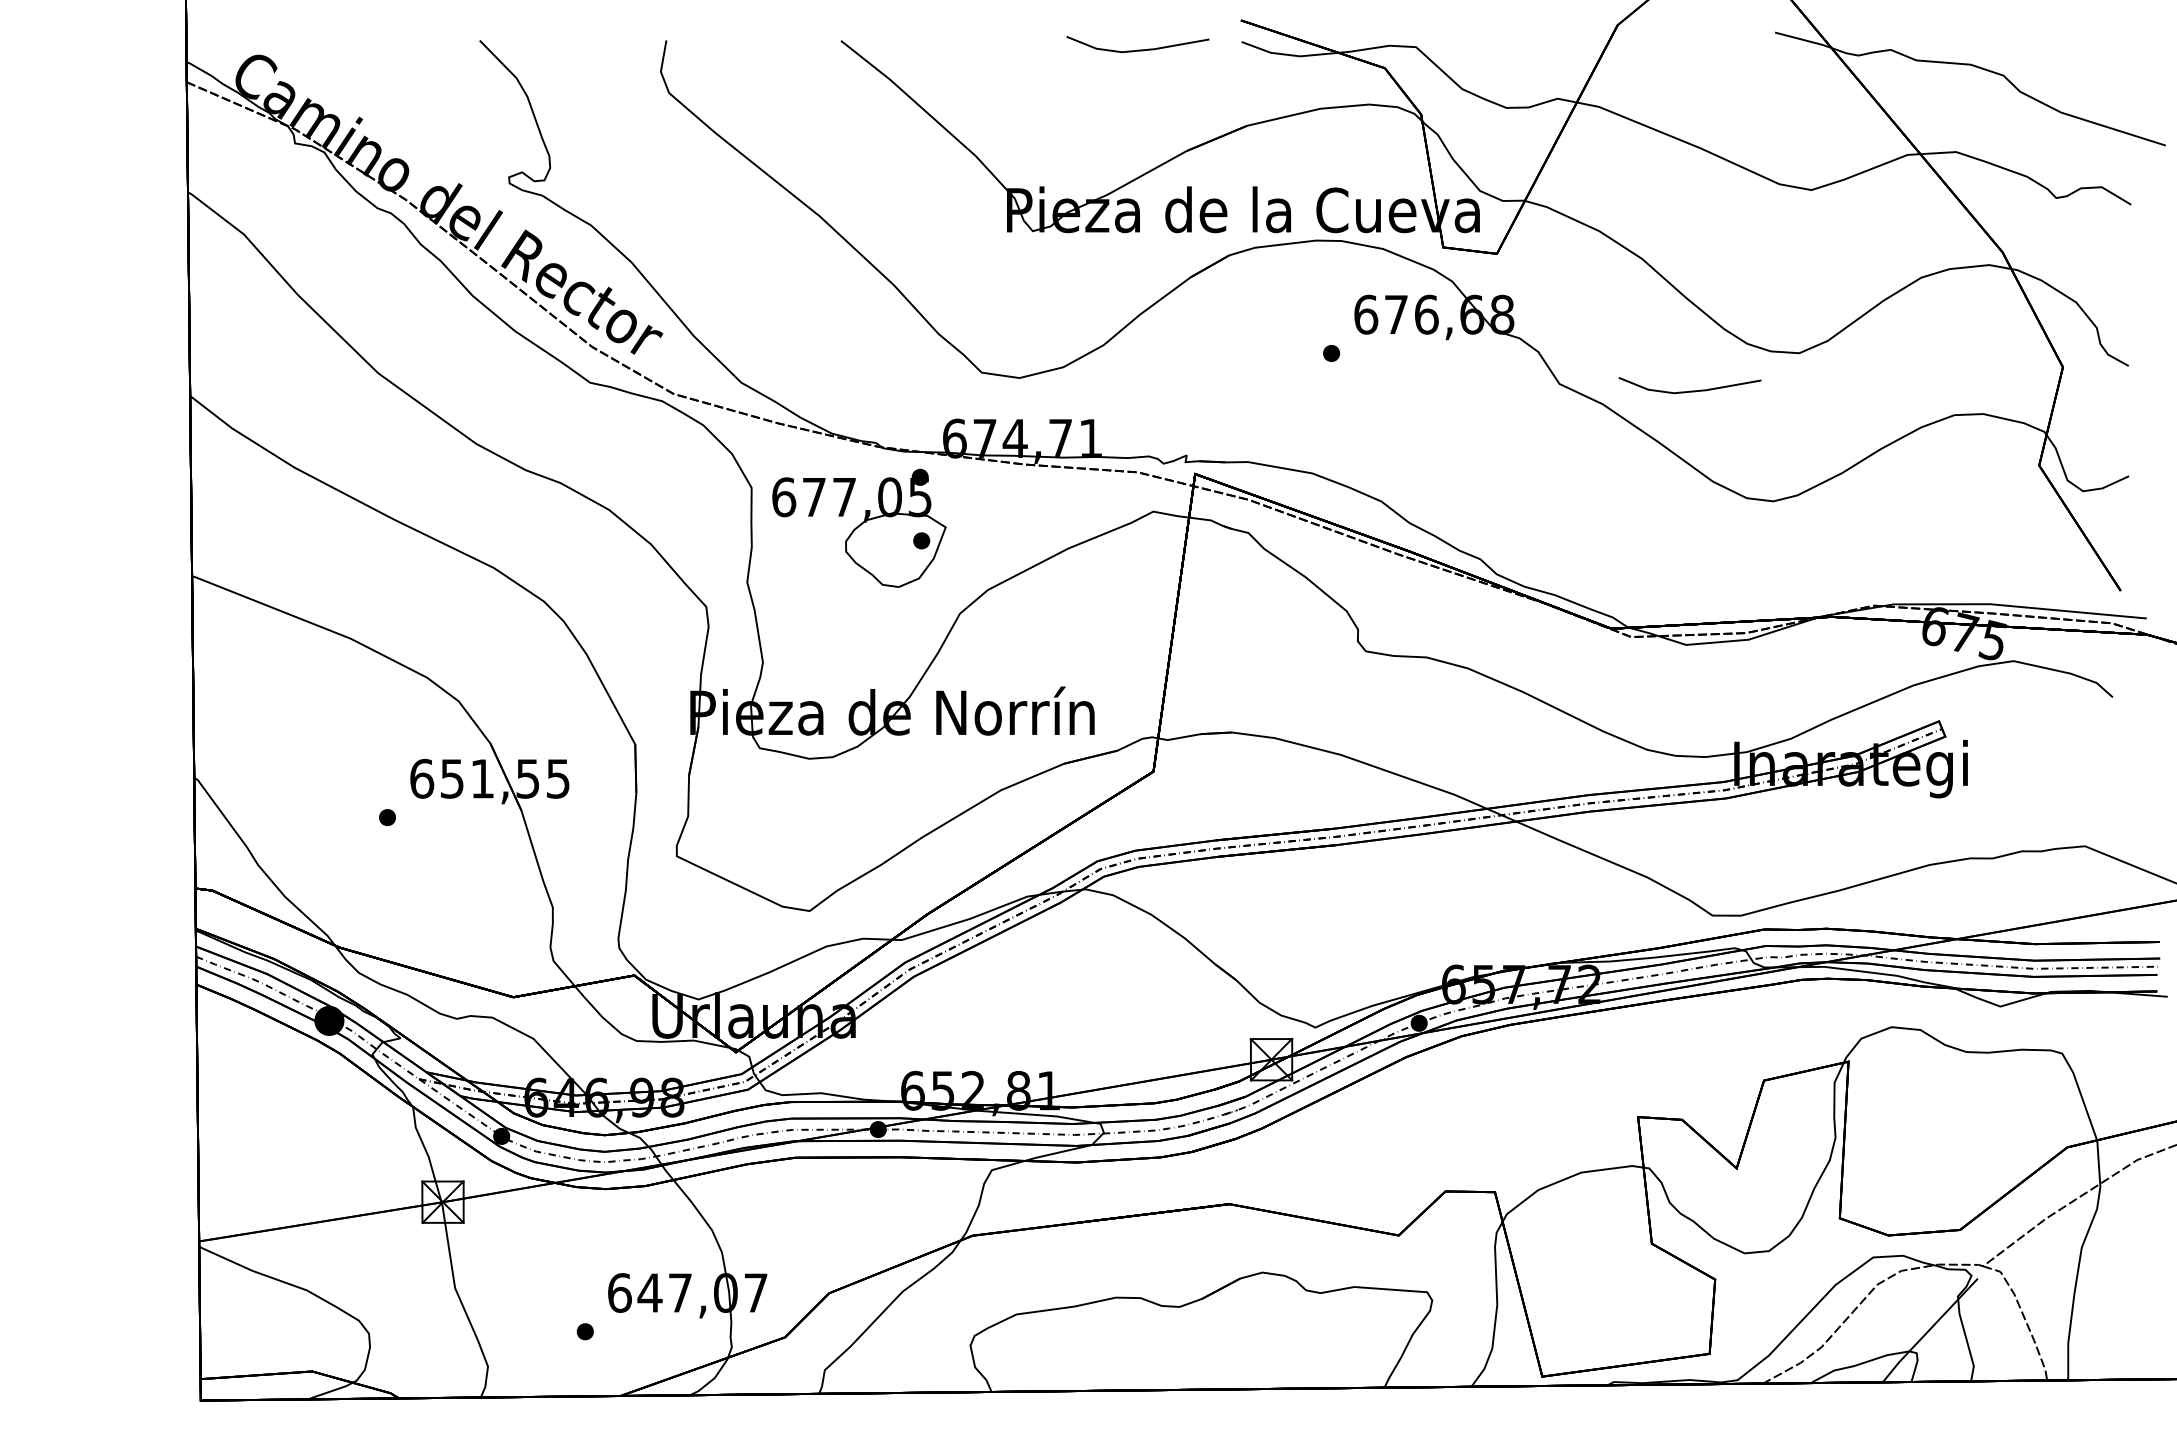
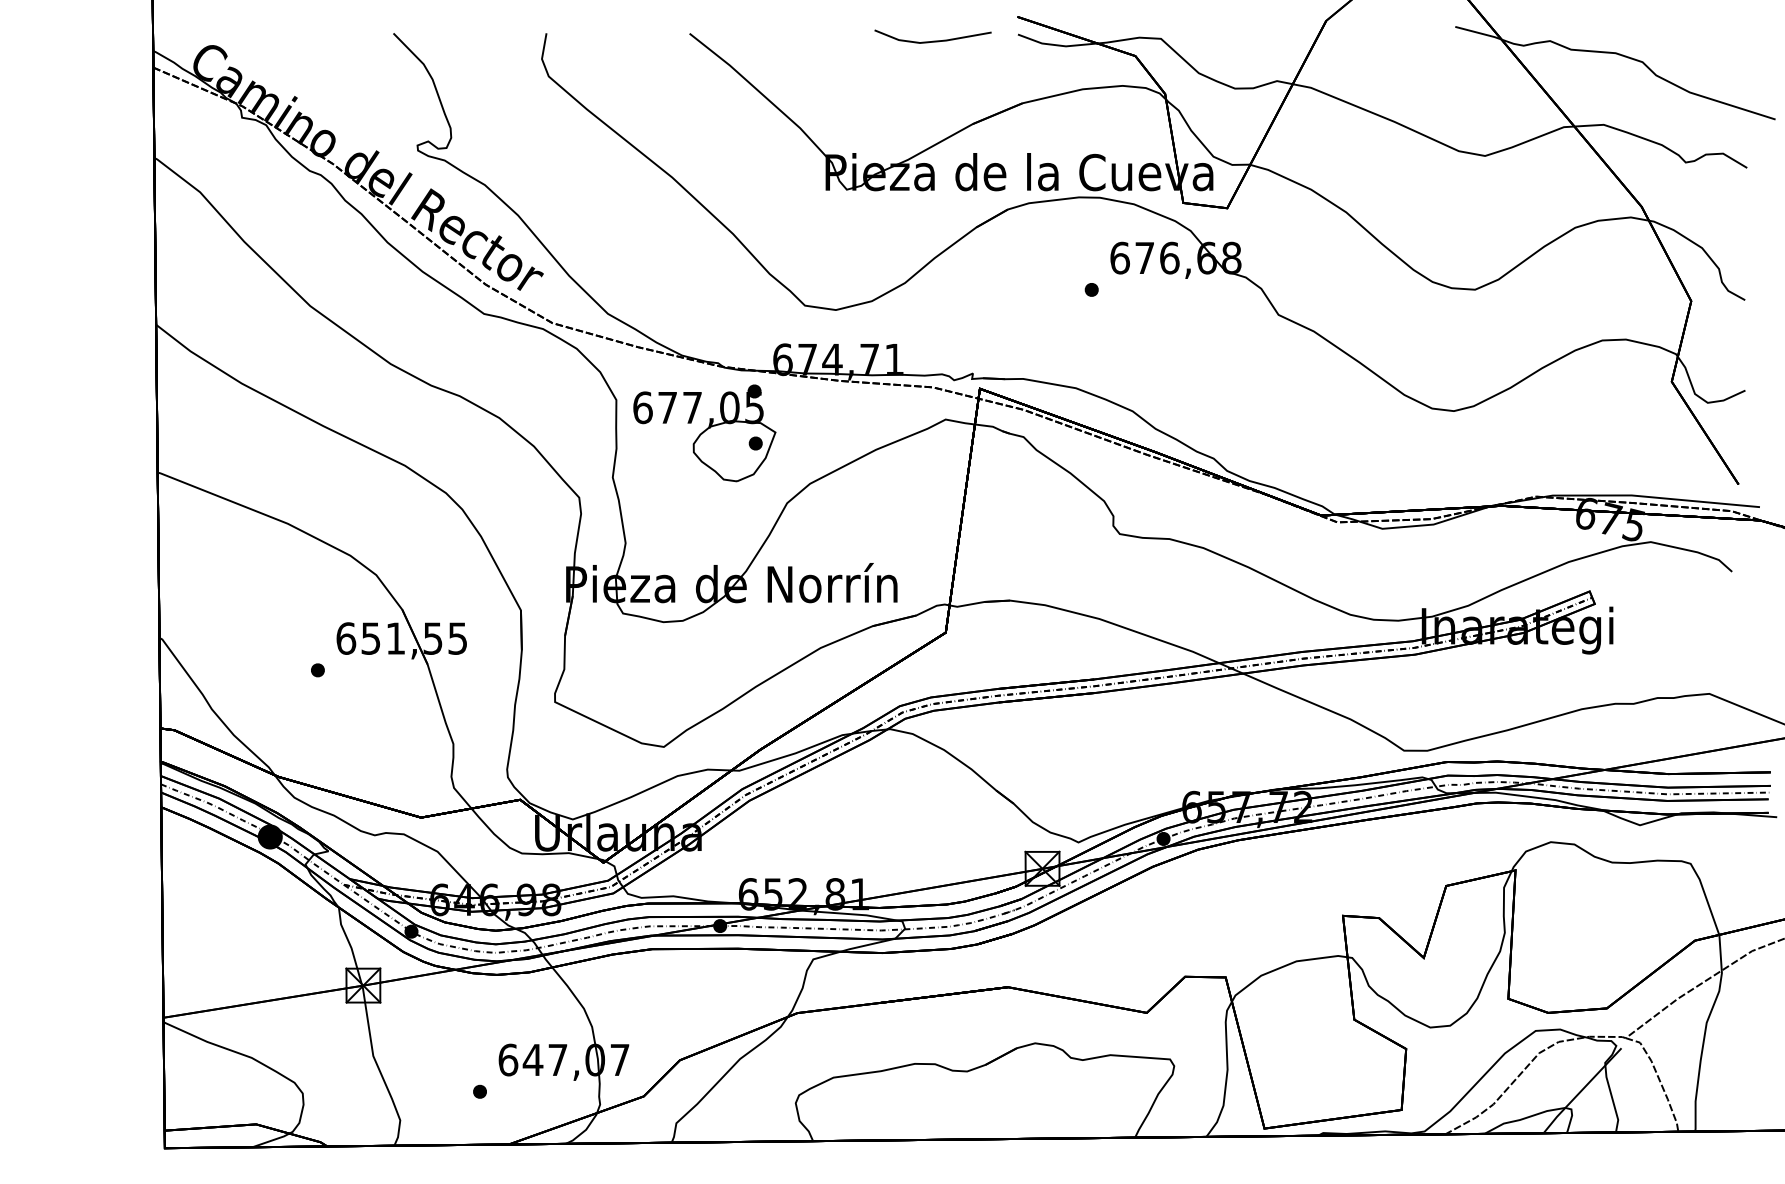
line: (1689, 390) -> (1385, 320), removed

